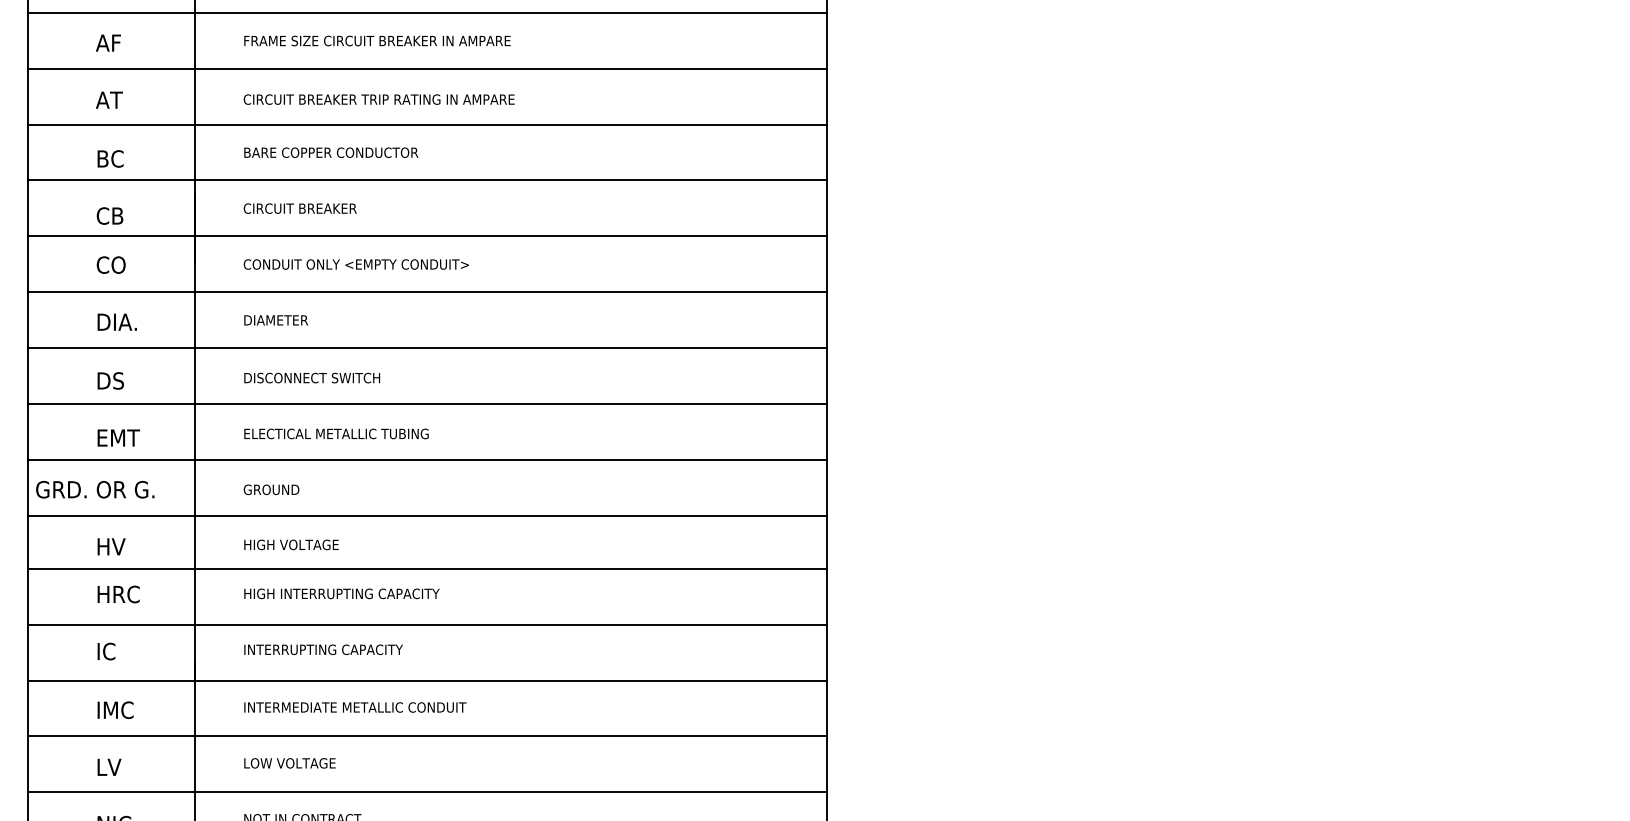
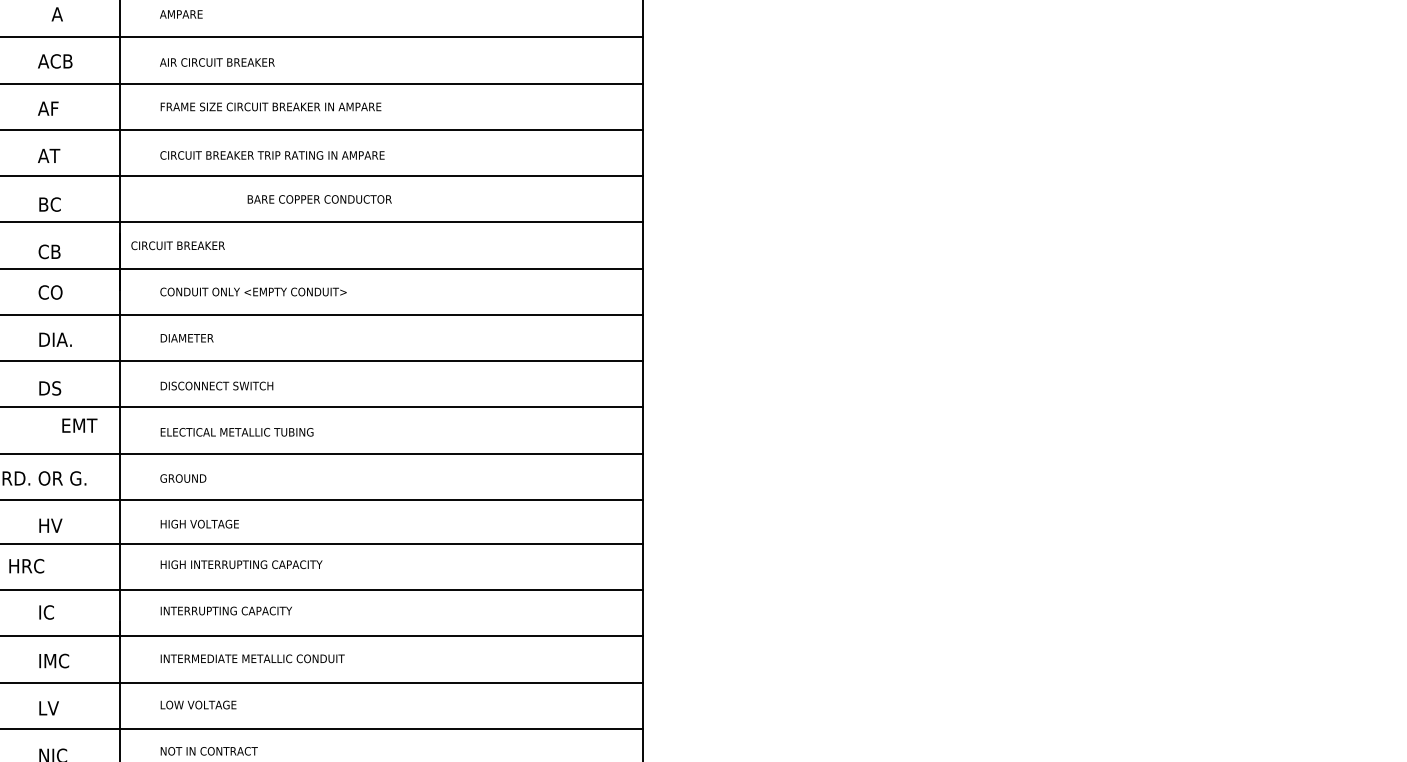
text: (330, 152) -> (319, 199), moved
text: (299, 208) -> (177, 245), moved
text: (118, 437) -> (79, 425), moved
text: (118, 594) -> (26, 566), moved

